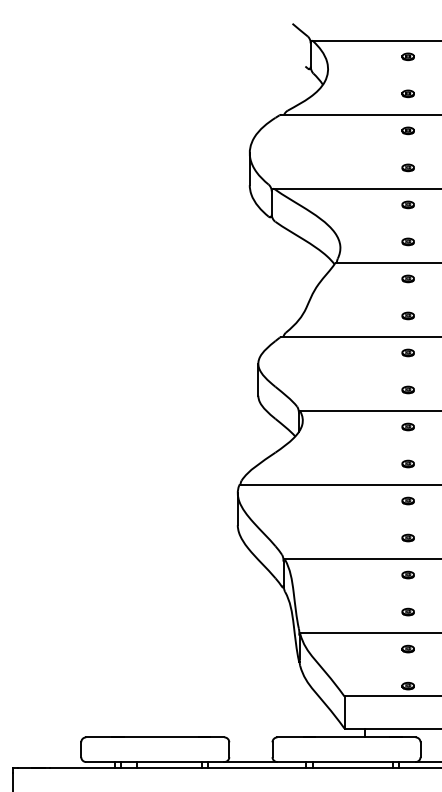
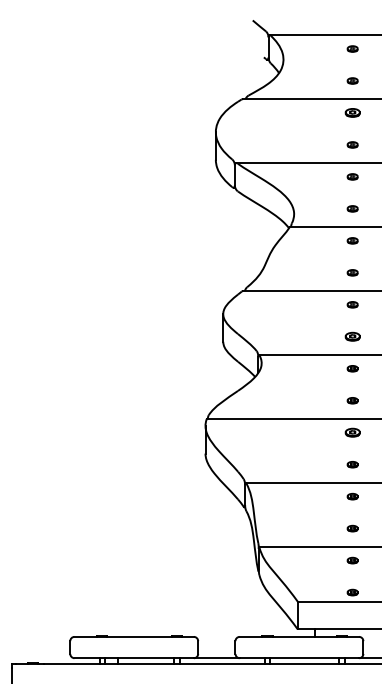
part: (407, 130) -> (352, 112), size x1.4
part: (407, 389) -> (352, 336), size x1.4
part: (407, 500) -> (352, 432), size x1.4

